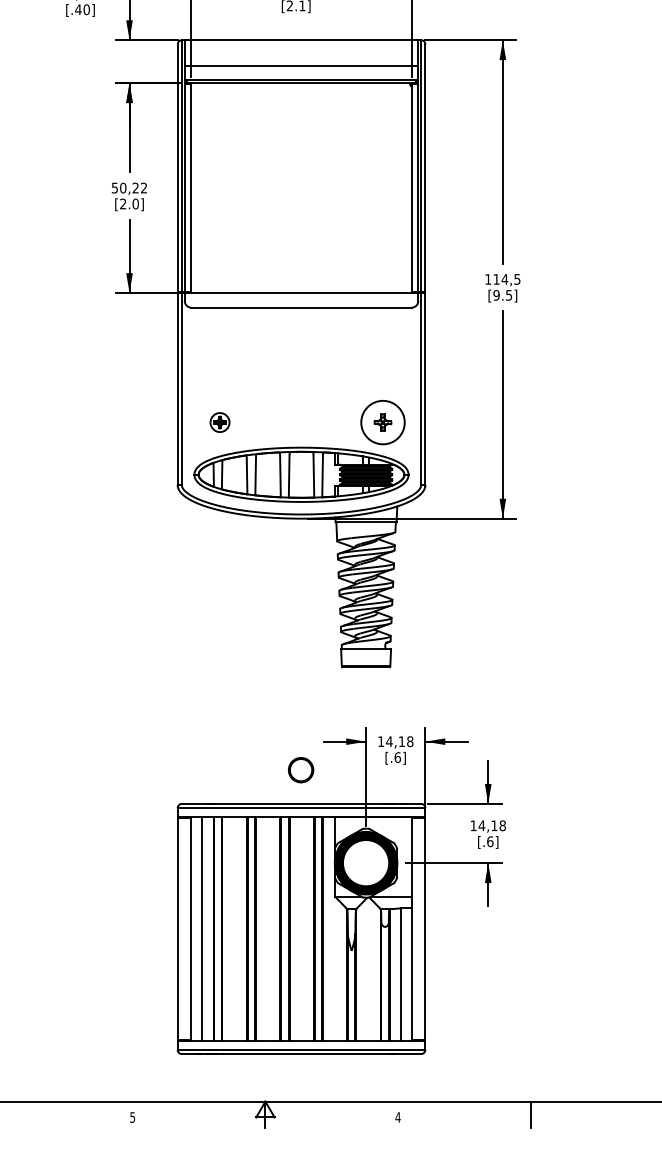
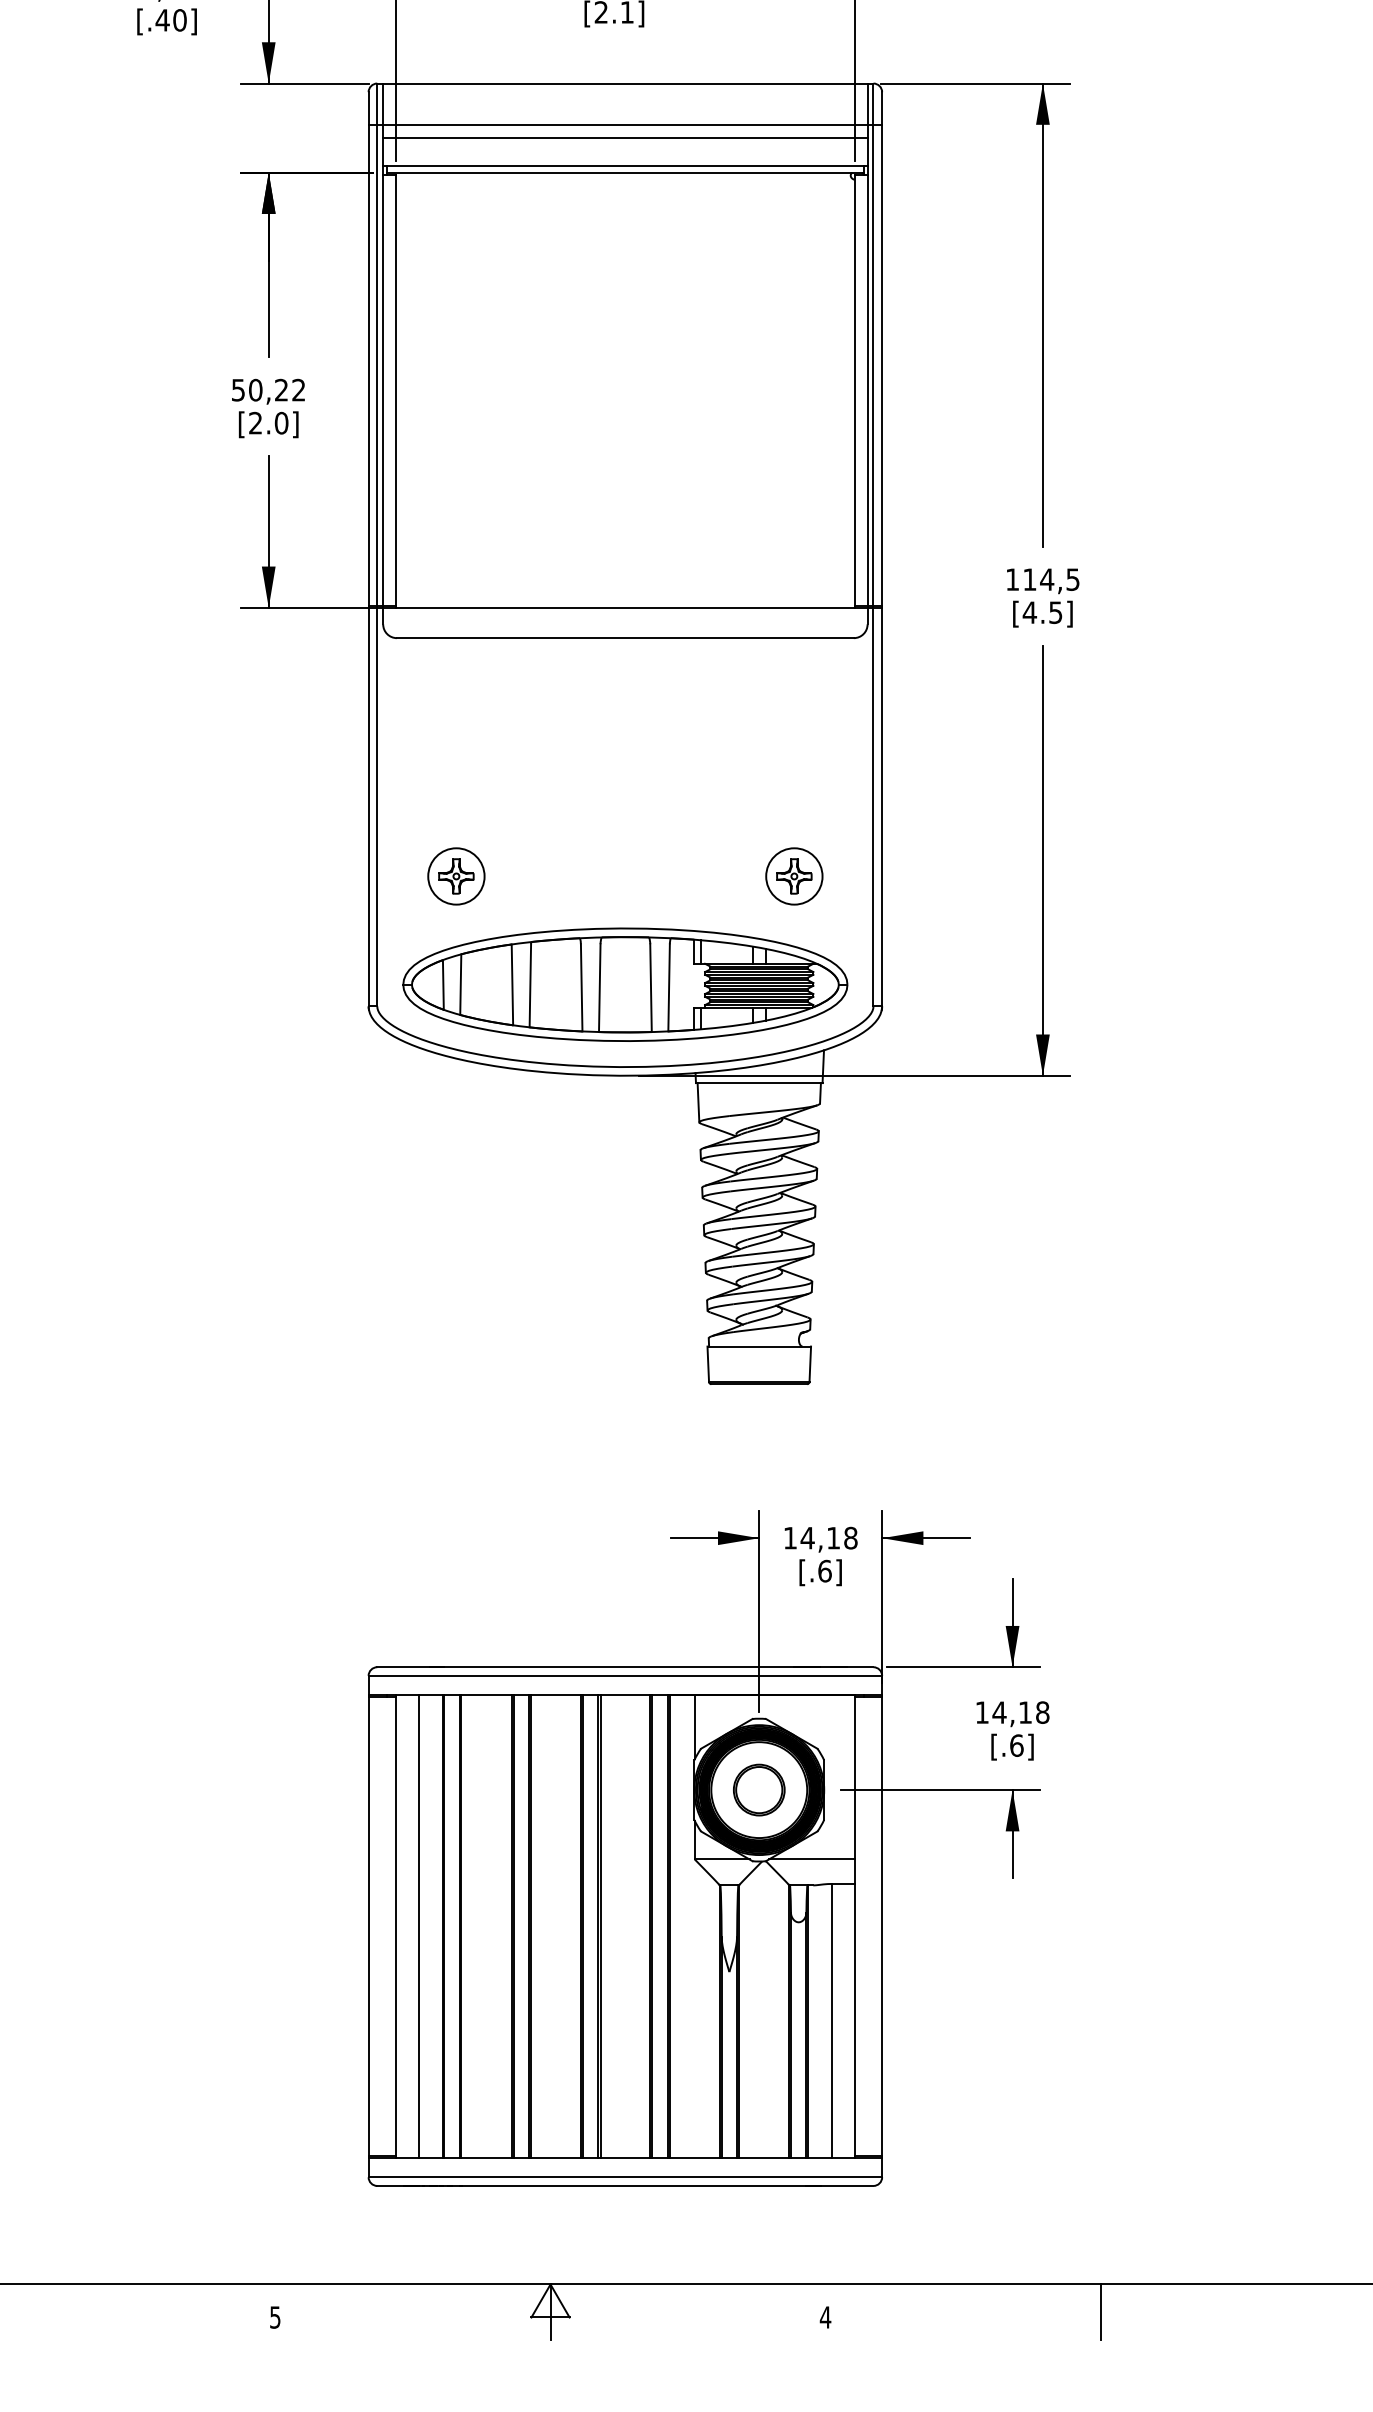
line: (301, 60) -> (625, 125), added
text: (496, 295) -> (1029, 612), [9.5] -> [4.5]
part: (219, 422) -> (455, 876), size x1.43
circle: (382, 422) -> (793, 876), size x0.62
circle: (301, 770) -> (760, 1790), moved

